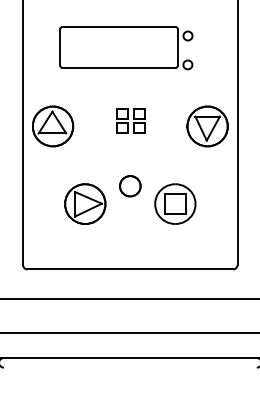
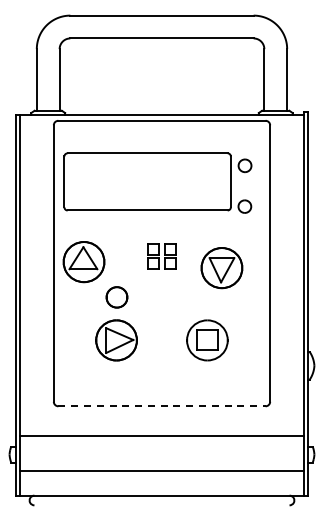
part: (125, 48) -> (157, 183), size x1.4
part: (207, 126) -> (221, 268), moved
part: (129, 186) -> (116, 297), moved
line: (129, 269) -> (161, 406), solid -> dashed

